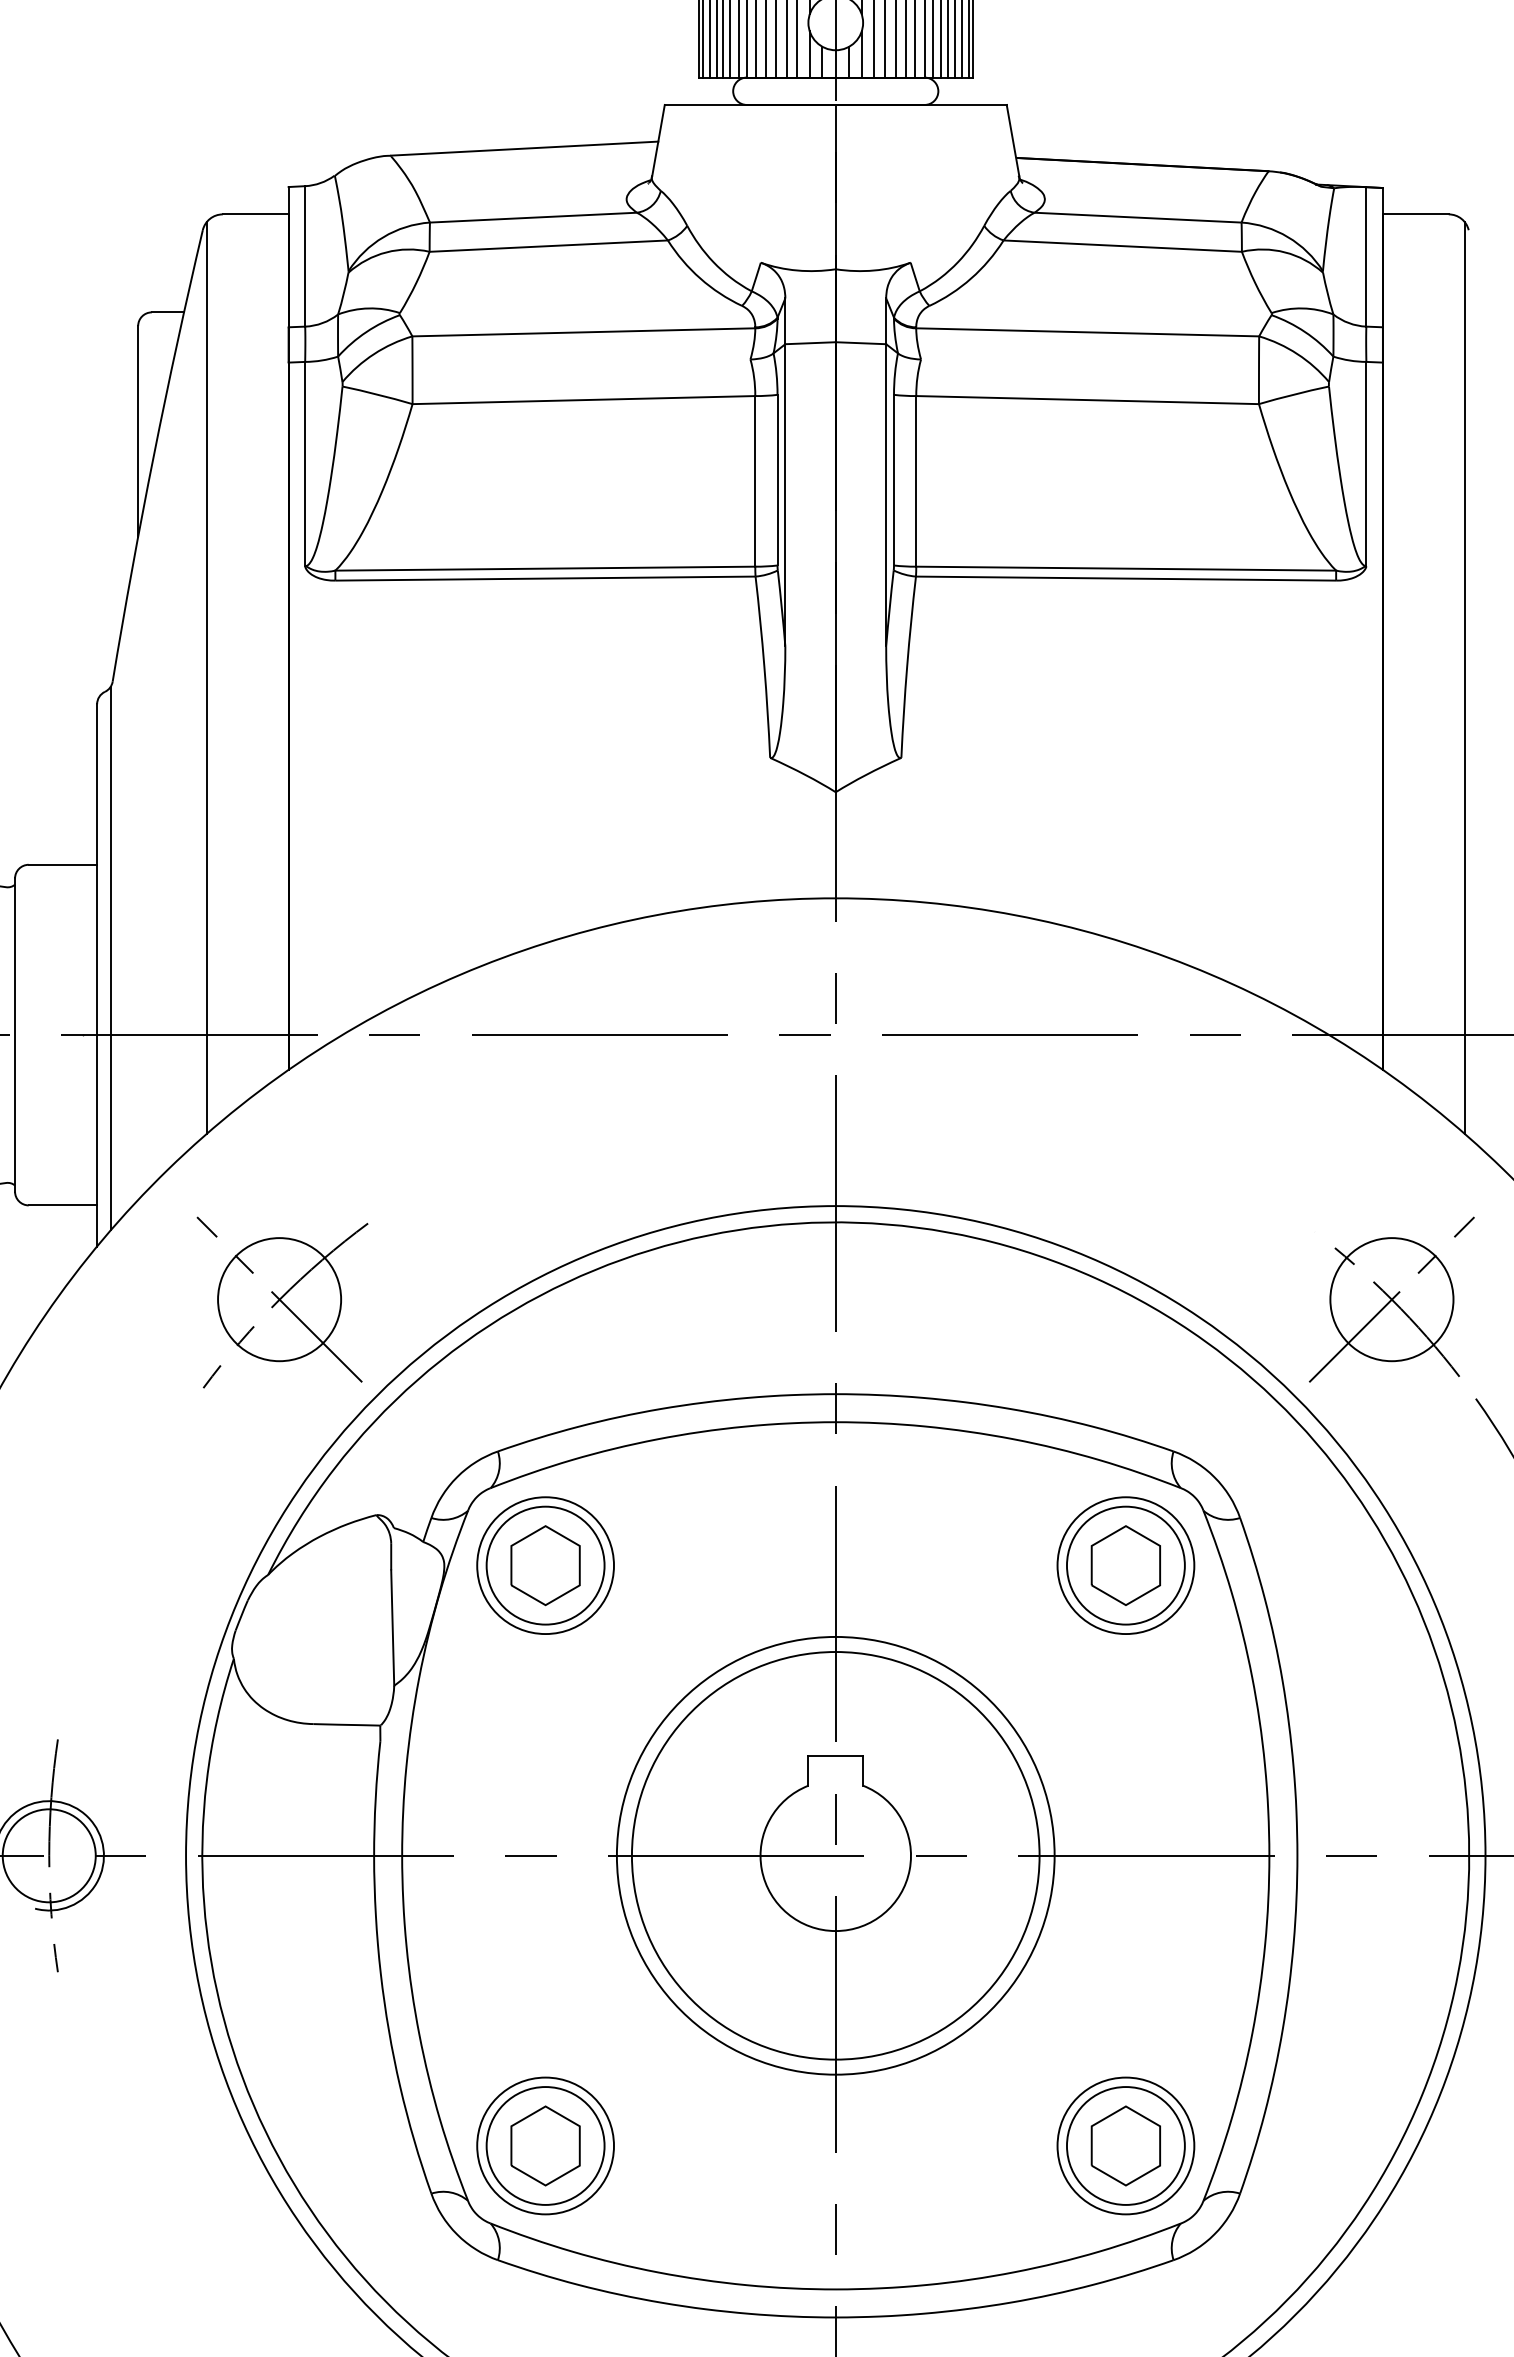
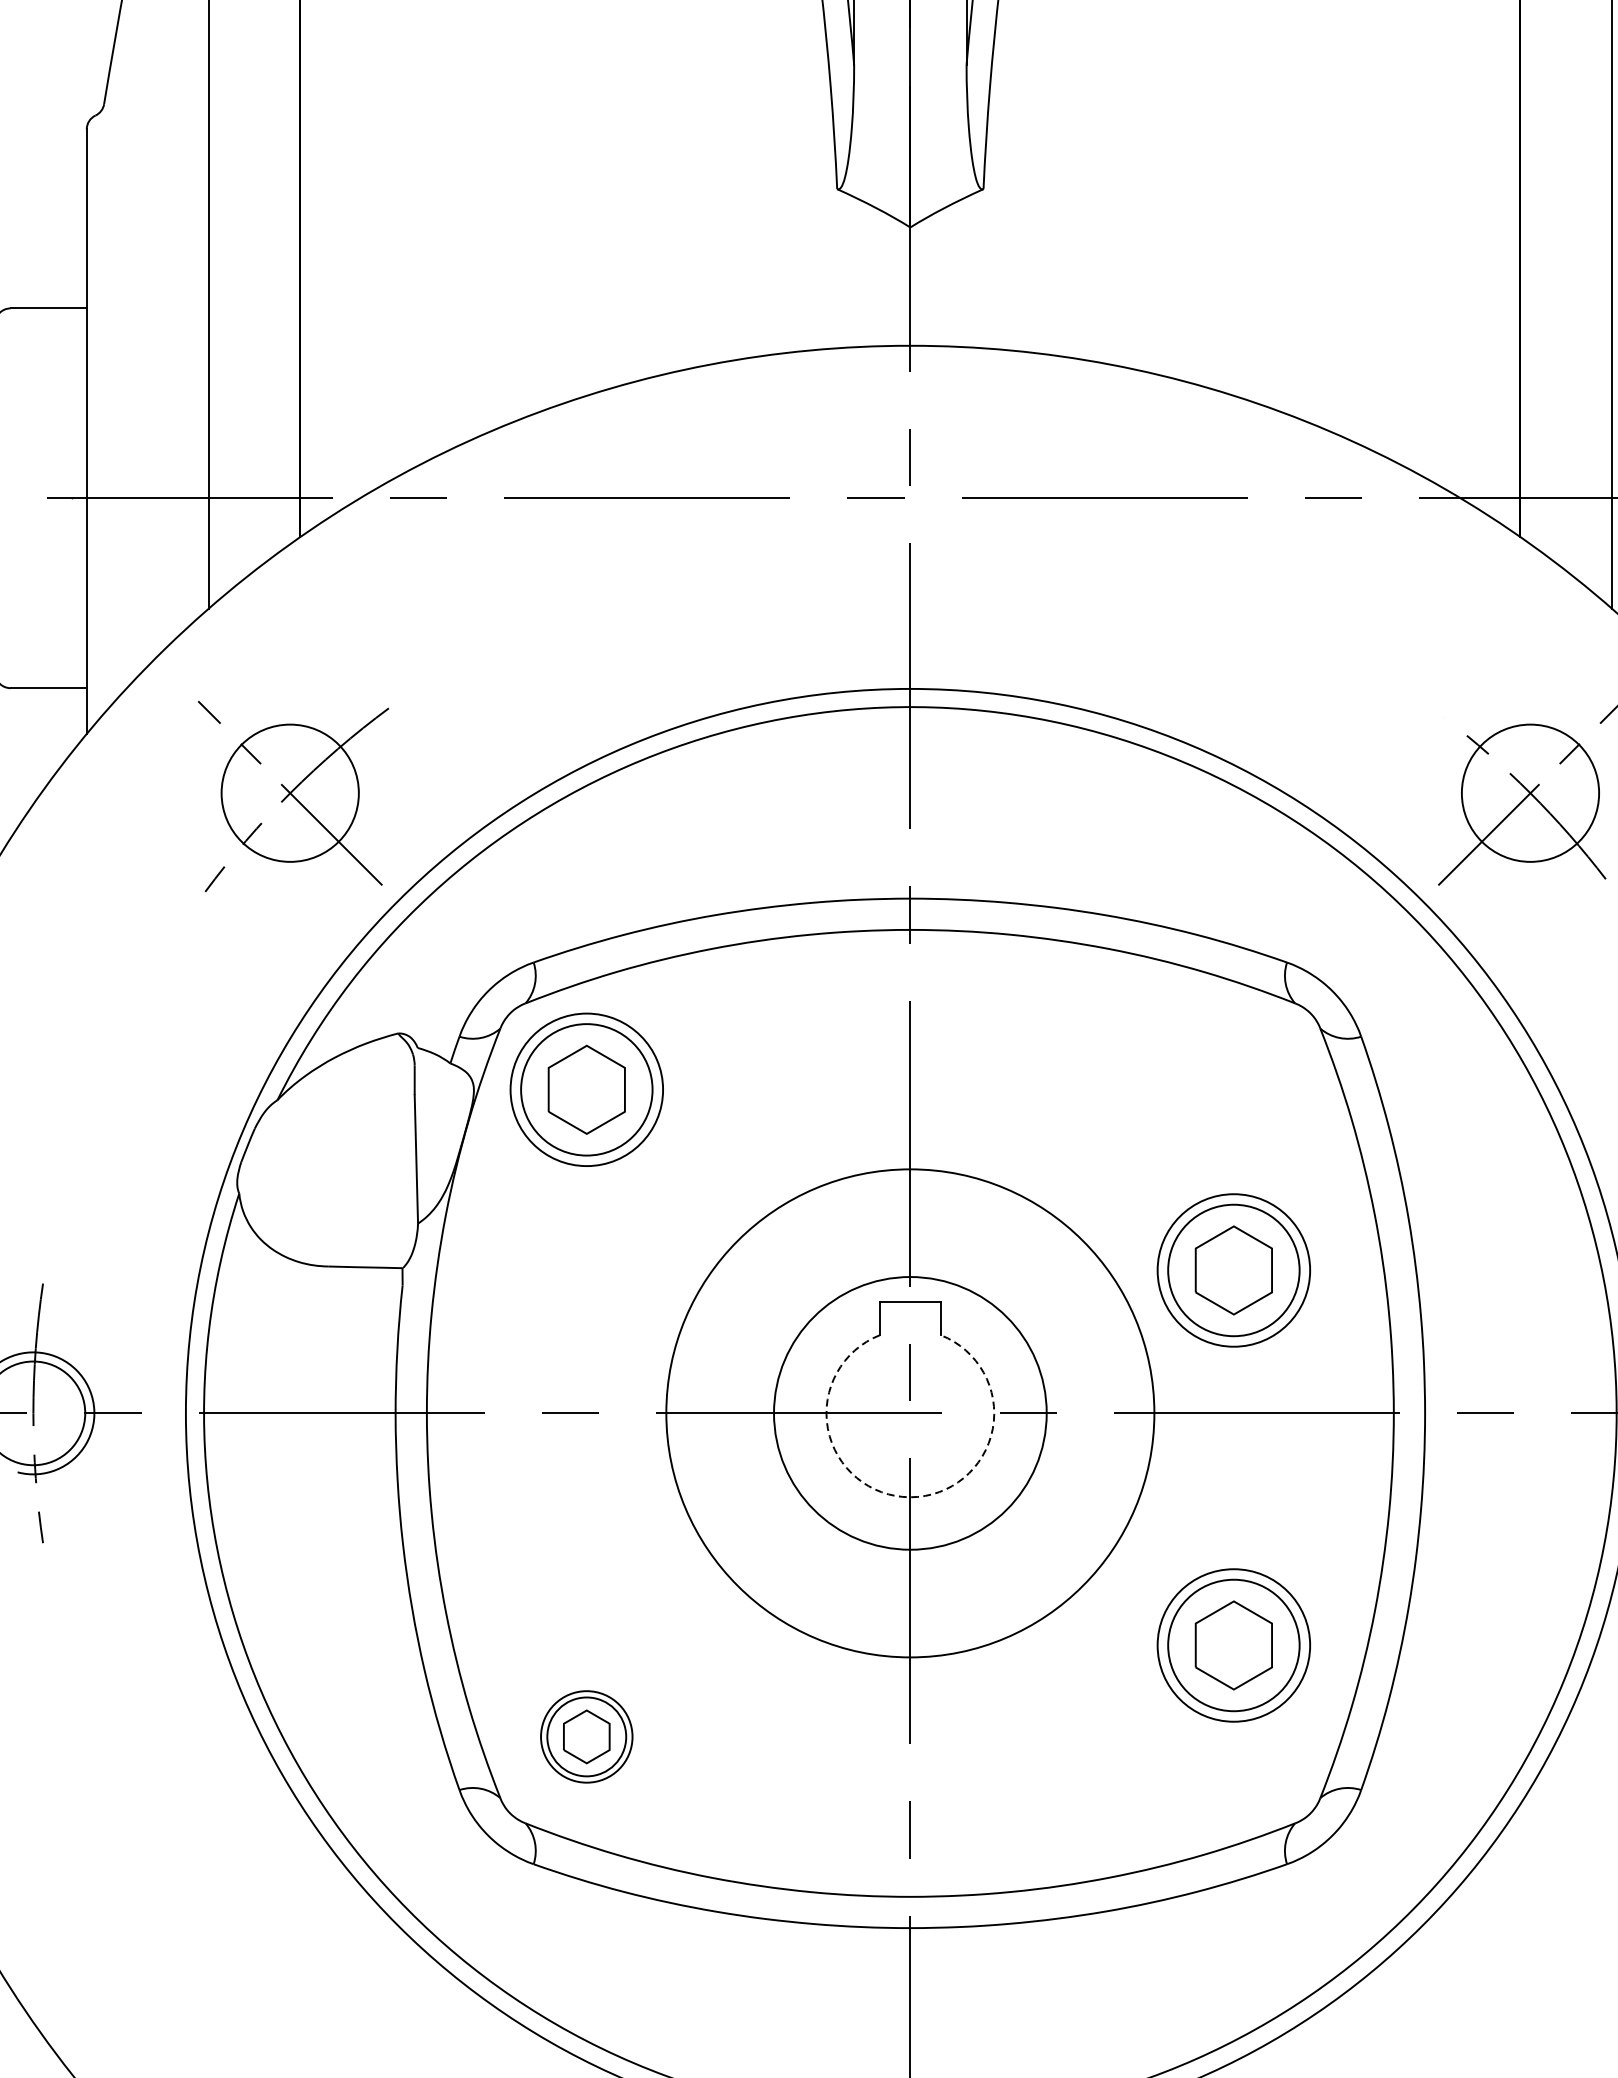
line: (110, 958) -> (101, 412), removed
part: (1125, 1565) -> (1233, 1270), moved
circle: (835, 1855) -> (910, 1413), size x0.6
arc: (835, 1931) -> (910, 1497), solid -> dashed
part: (545, 2145) -> (586, 1736), size x0.6
part: (1125, 2145) -> (1233, 1644), moved

